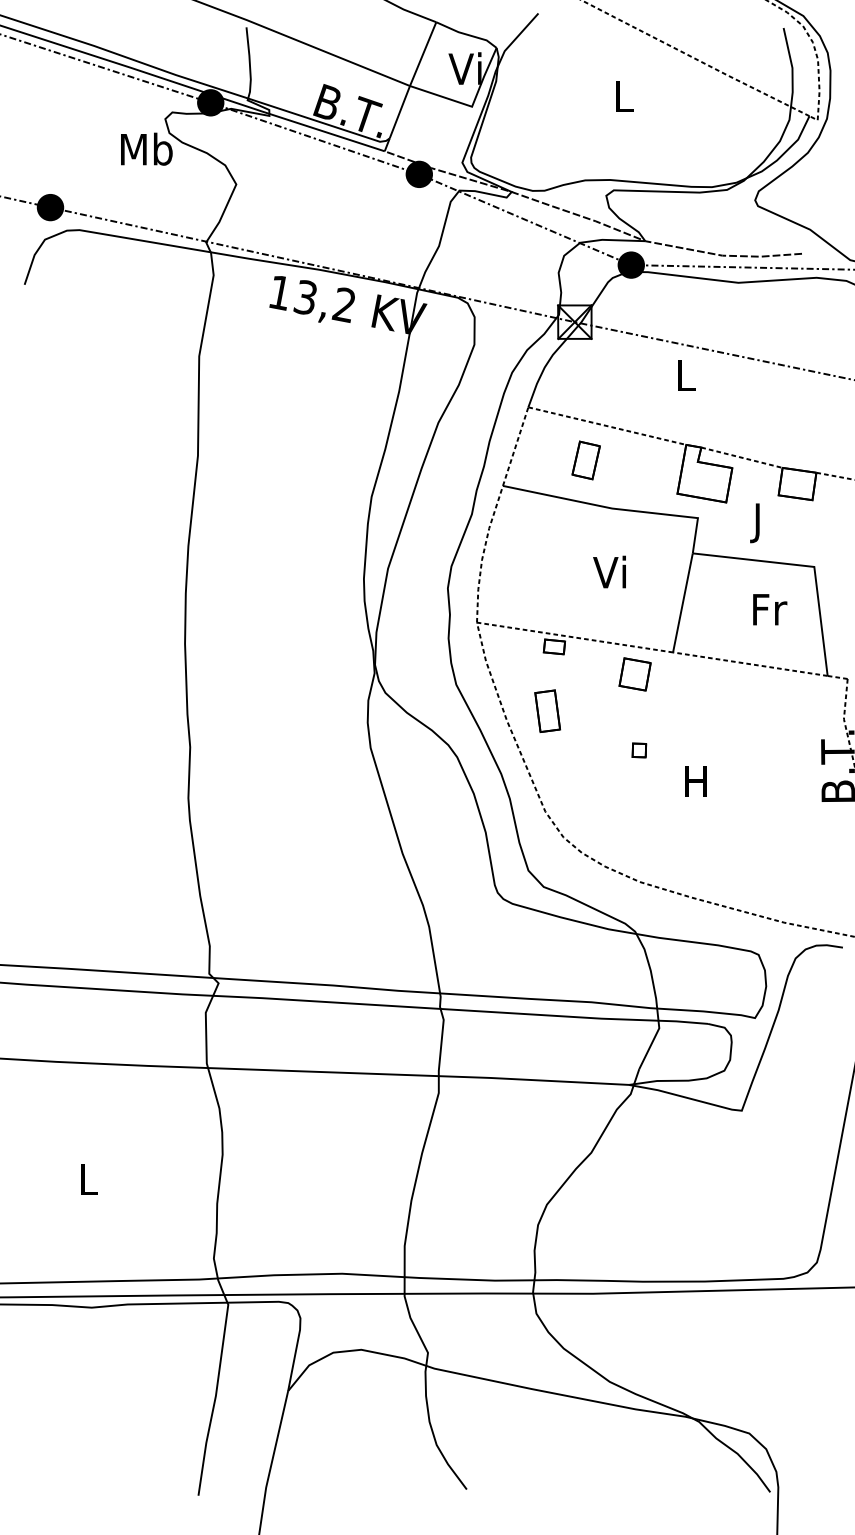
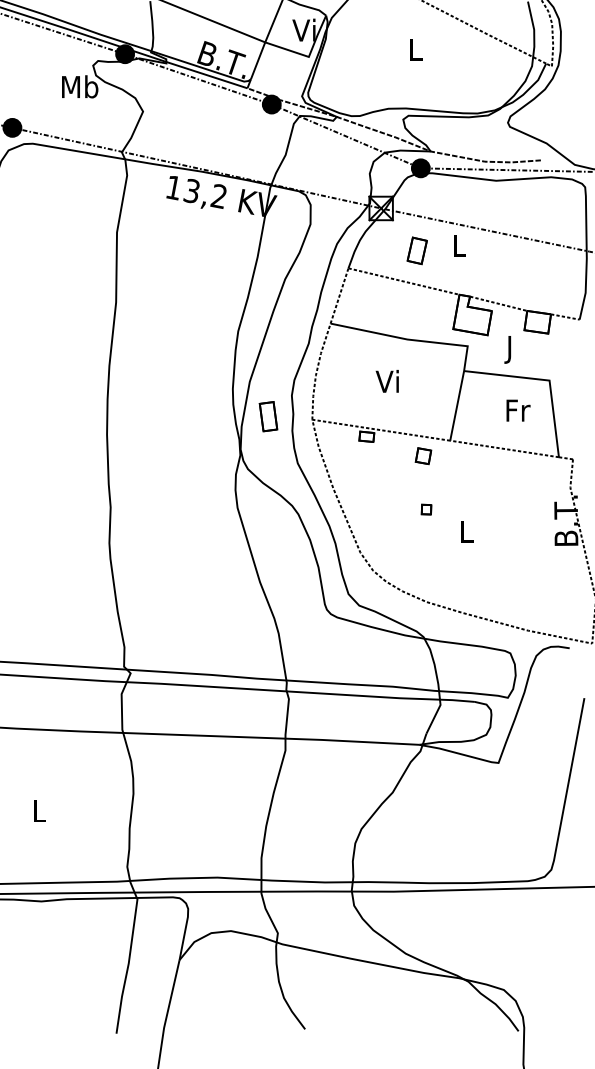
part: (585, 460) -> (416, 250), moved
text: (609, 571) -> (387, 380), moved
part: (634, 674) -> (423, 456), size x0.7
part: (547, 710) -> (268, 416), moved
text: (695, 781) -> (466, 531), H -> L

